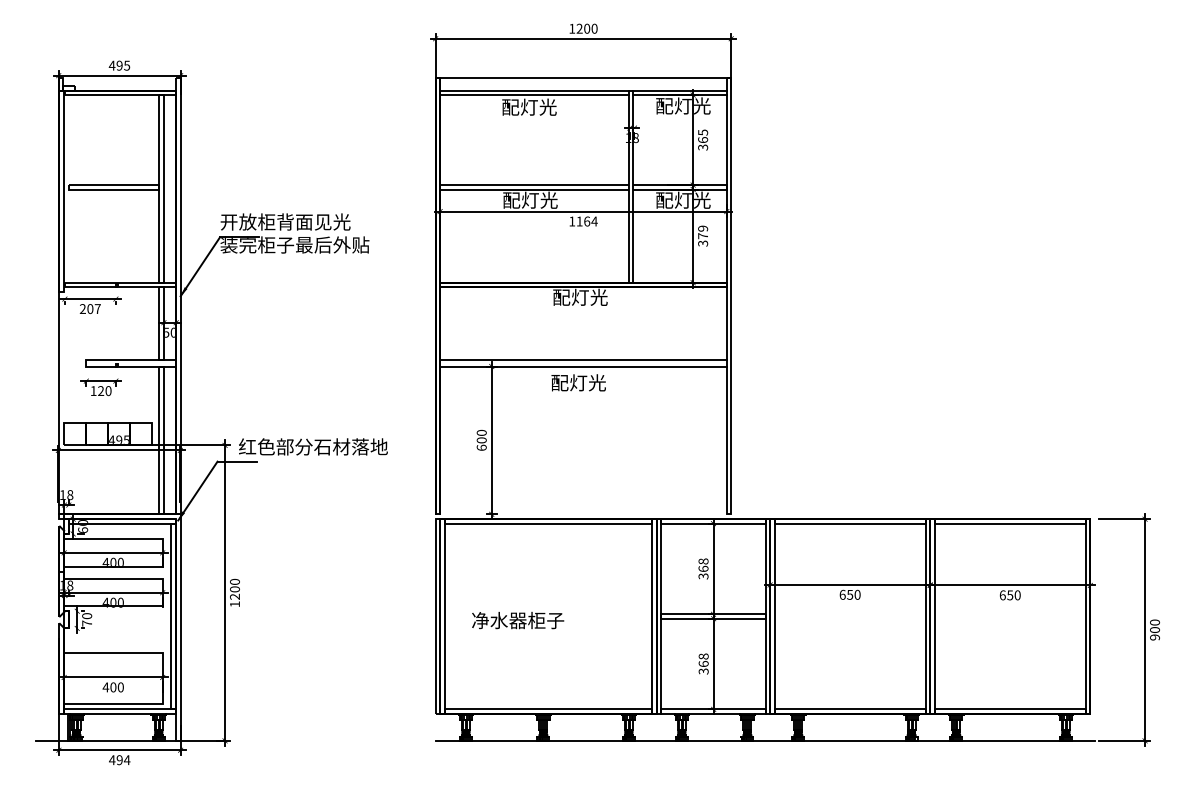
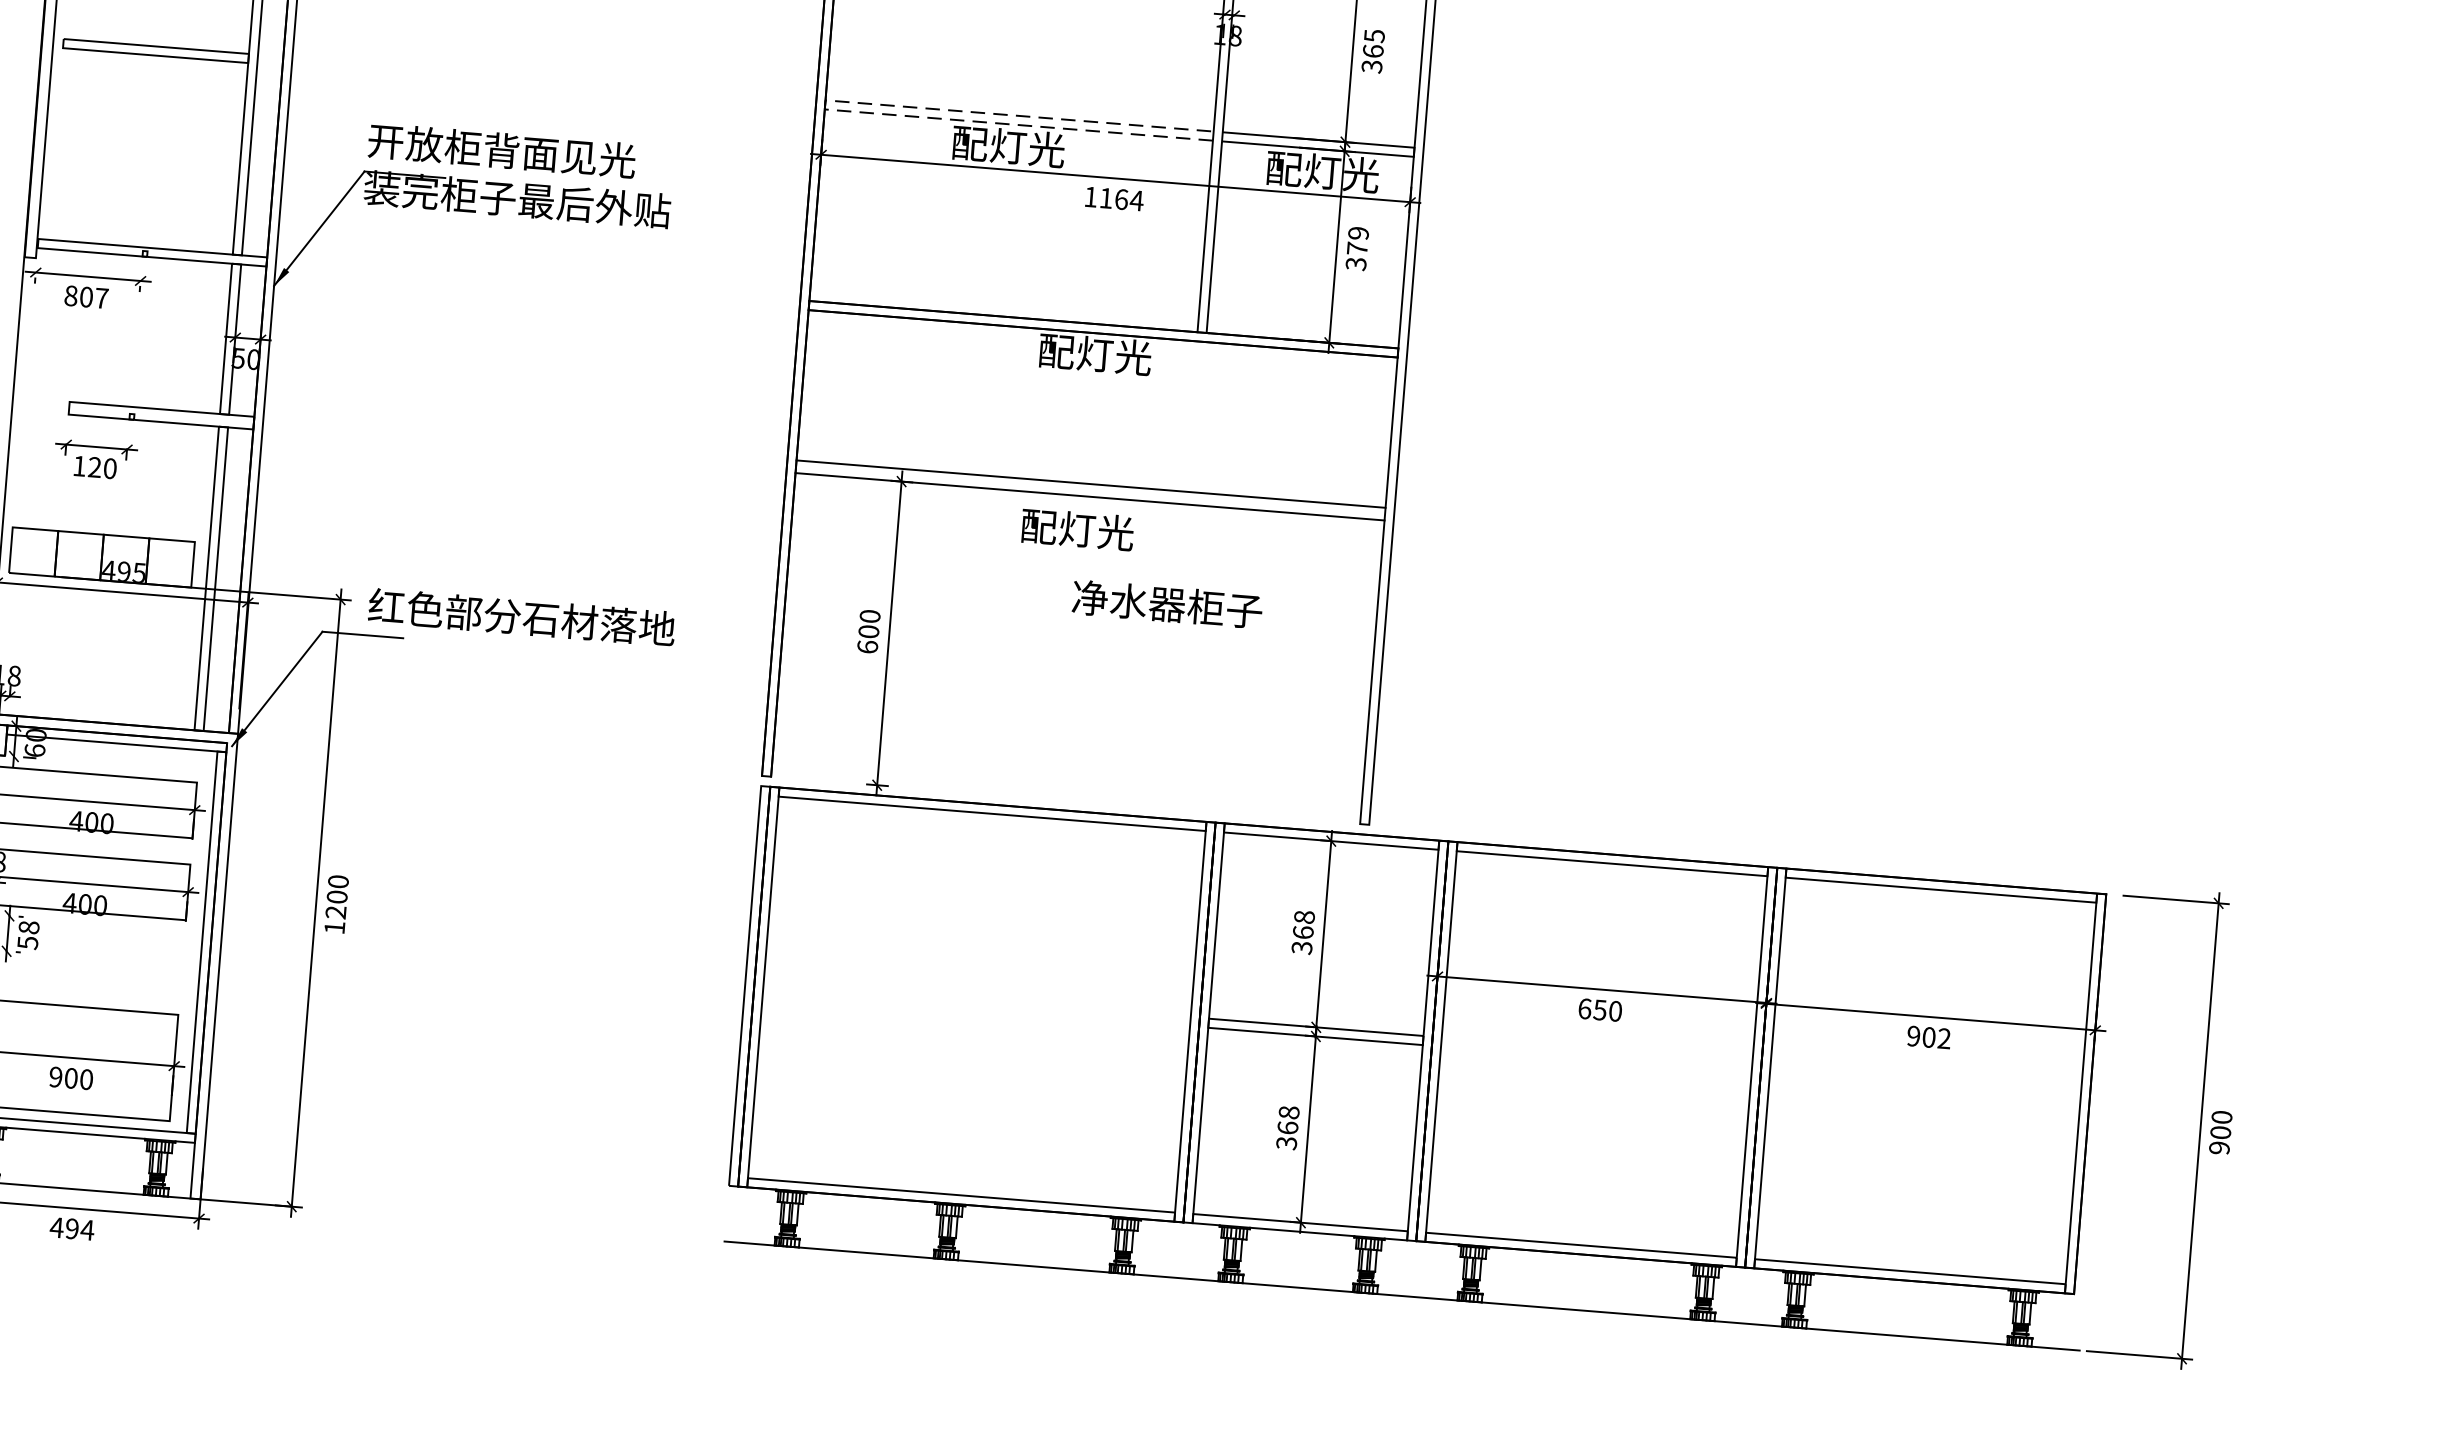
line: (440, 186) -> (826, 103), solid -> dashed
text: (82, 309) -> (70, 296), 207 -> 807
text: (1009, 595) -> (1927, 1037), 650 -> 902
text: (87, 619) -> (29, 934), 70 -> 58
text: (518, 620) -> (1168, 604), moved
text: (105, 687) -> (54, 1077), 400 -> 900

